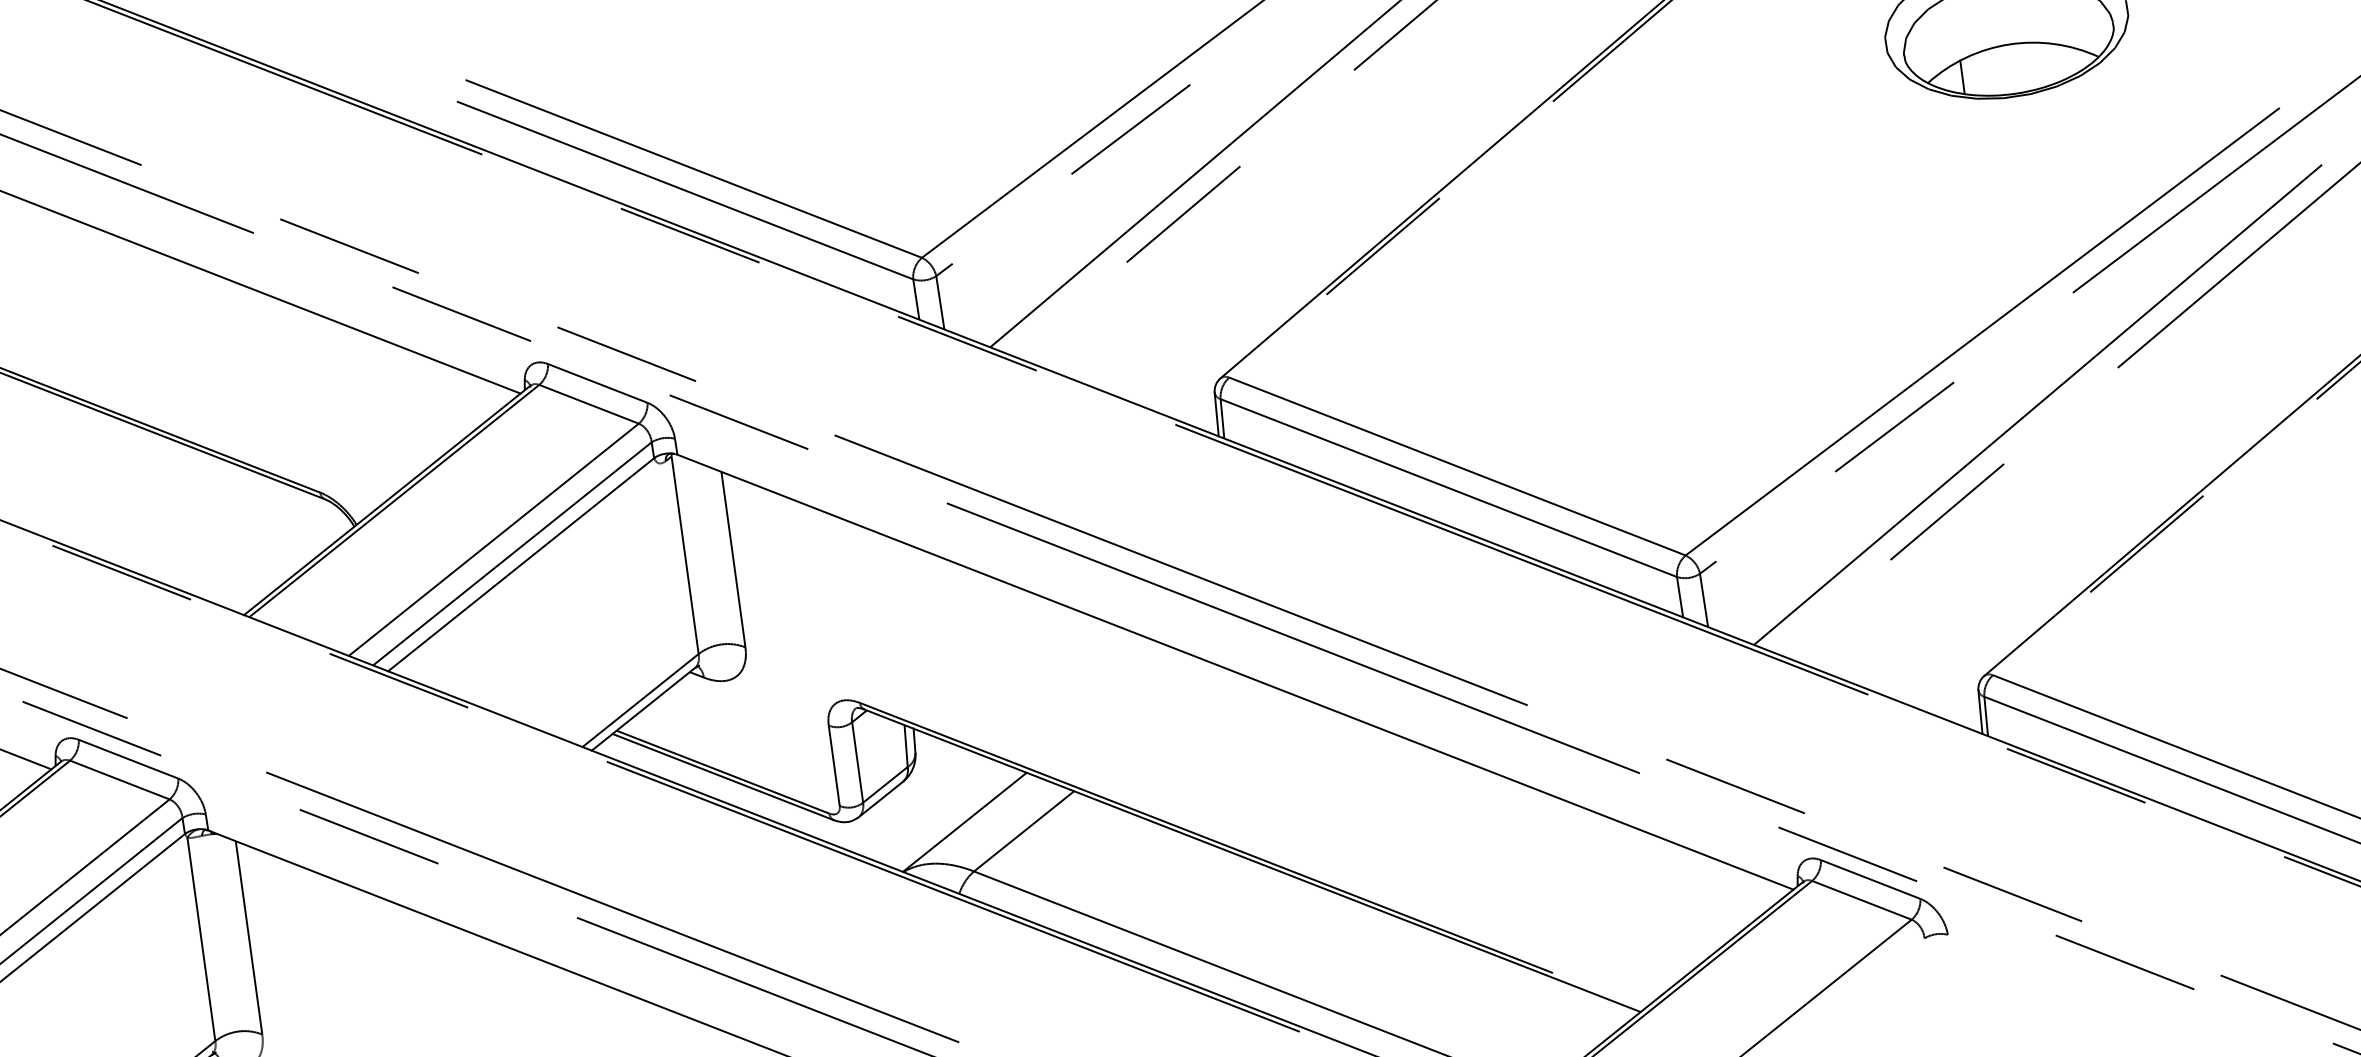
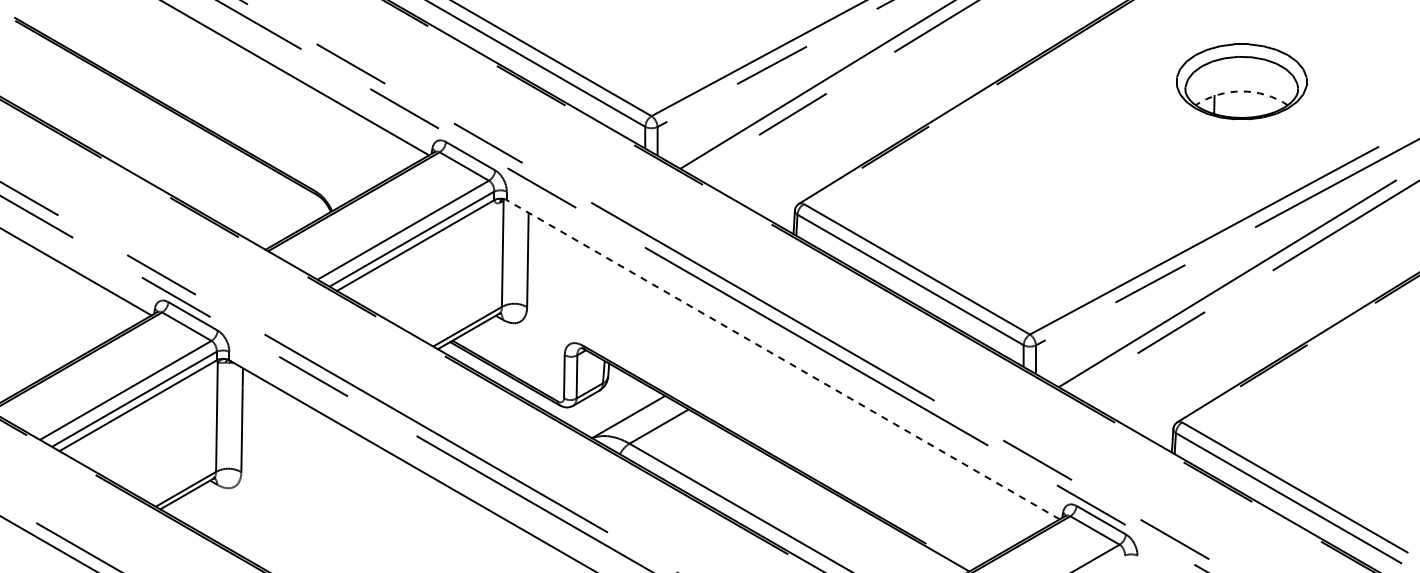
arc: (2009, 44) -> (1241, 91), solid -> dashed
line: (1233, 671) -> (782, 359), solid -> dashed

